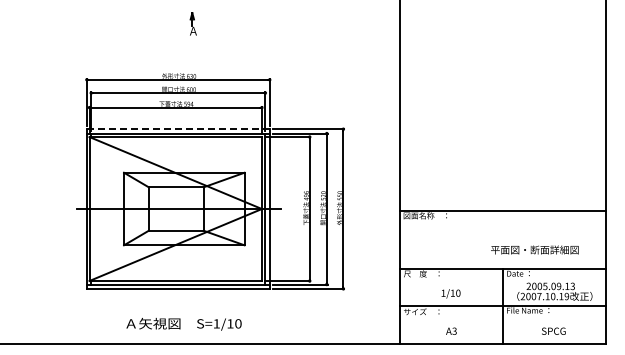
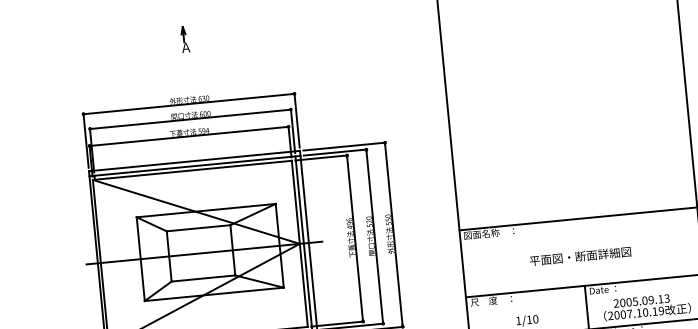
part: (192, 23) -> (184, 38), moved
line: (178, 129) -> (194, 161), dashed -> solid
text: (534, 249) -> (579, 255), moved

